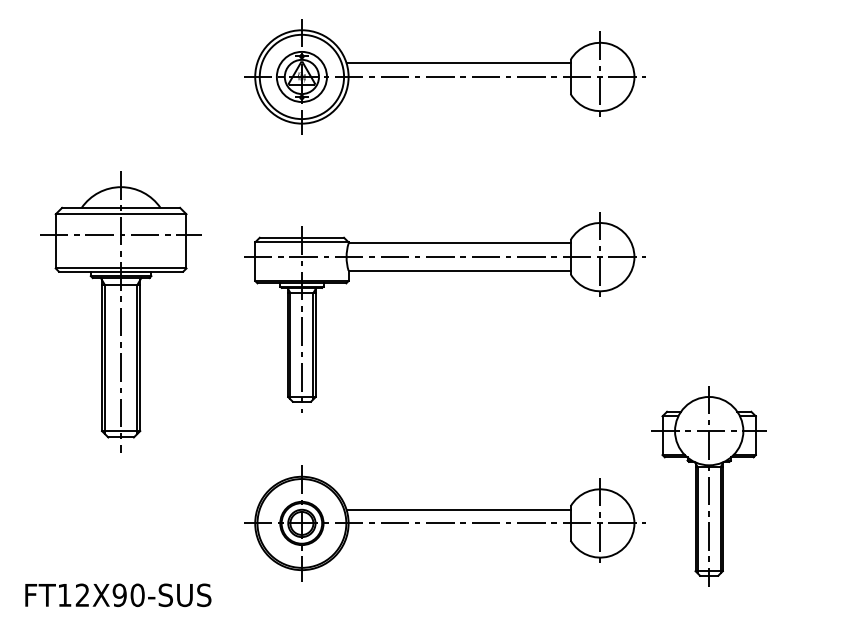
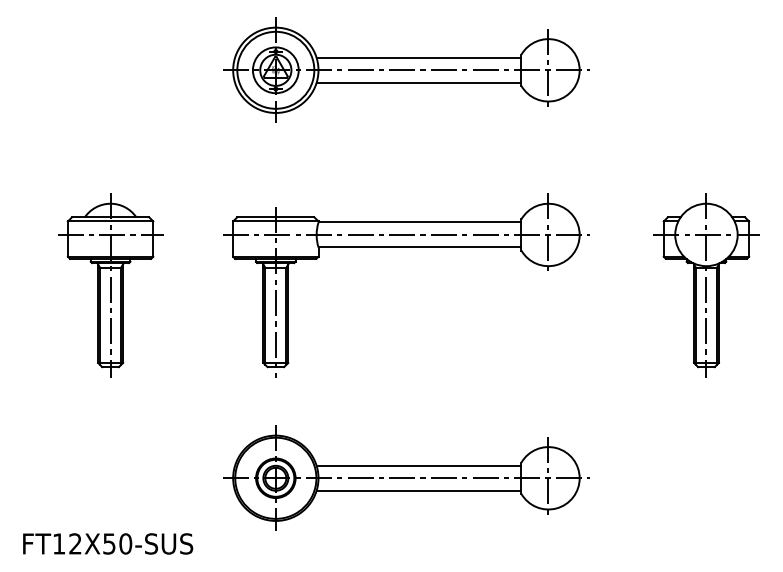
line: (458, 90) -> (418, 82), added
part: (120, 312) -> (110, 285), size x0.71
part: (708, 486) -> (705, 285), moved
line: (458, 537) -> (418, 491), added
text: (119, 594) -> (109, 543), FT12X90-SUS -> FT12X50-SUS

